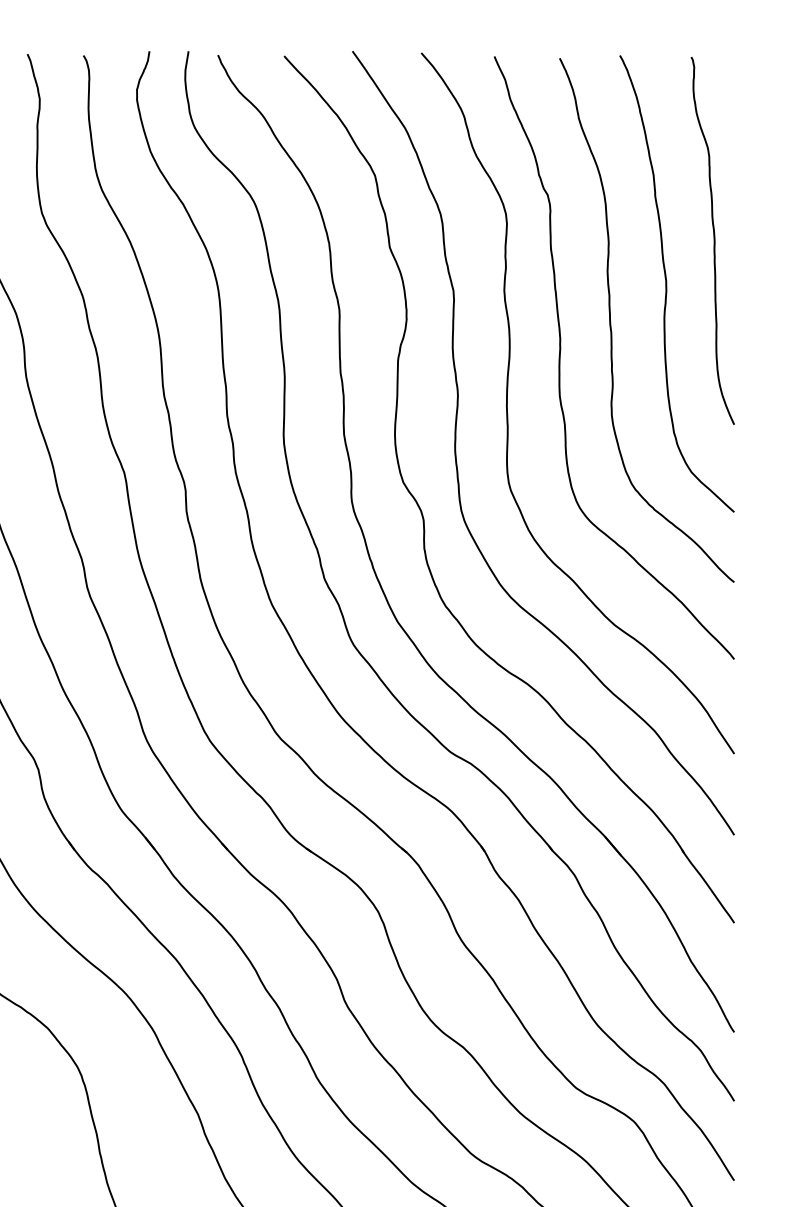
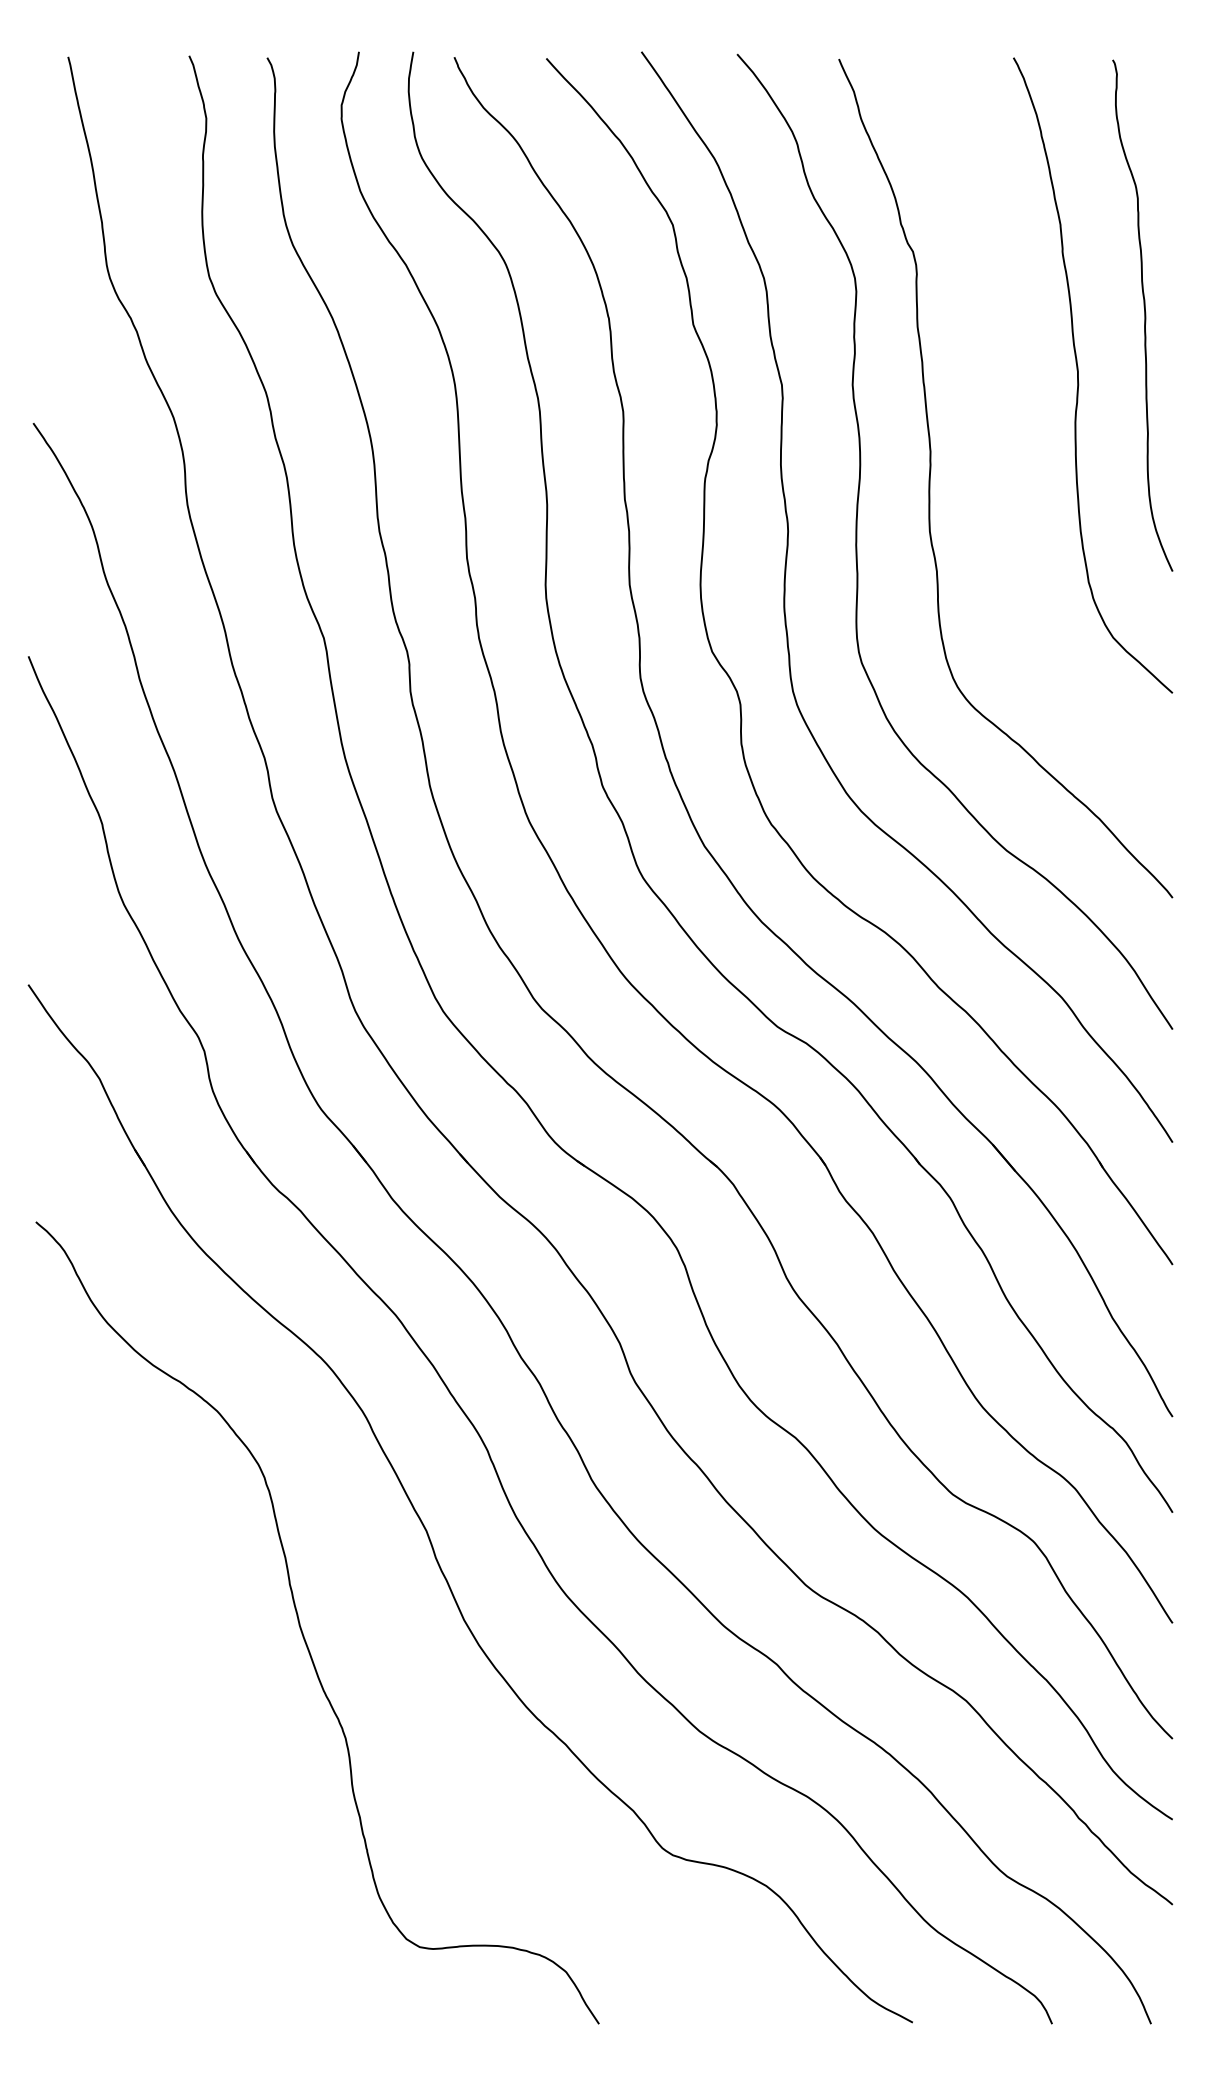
curve: (611, 324) -> (1001, 432), removed

